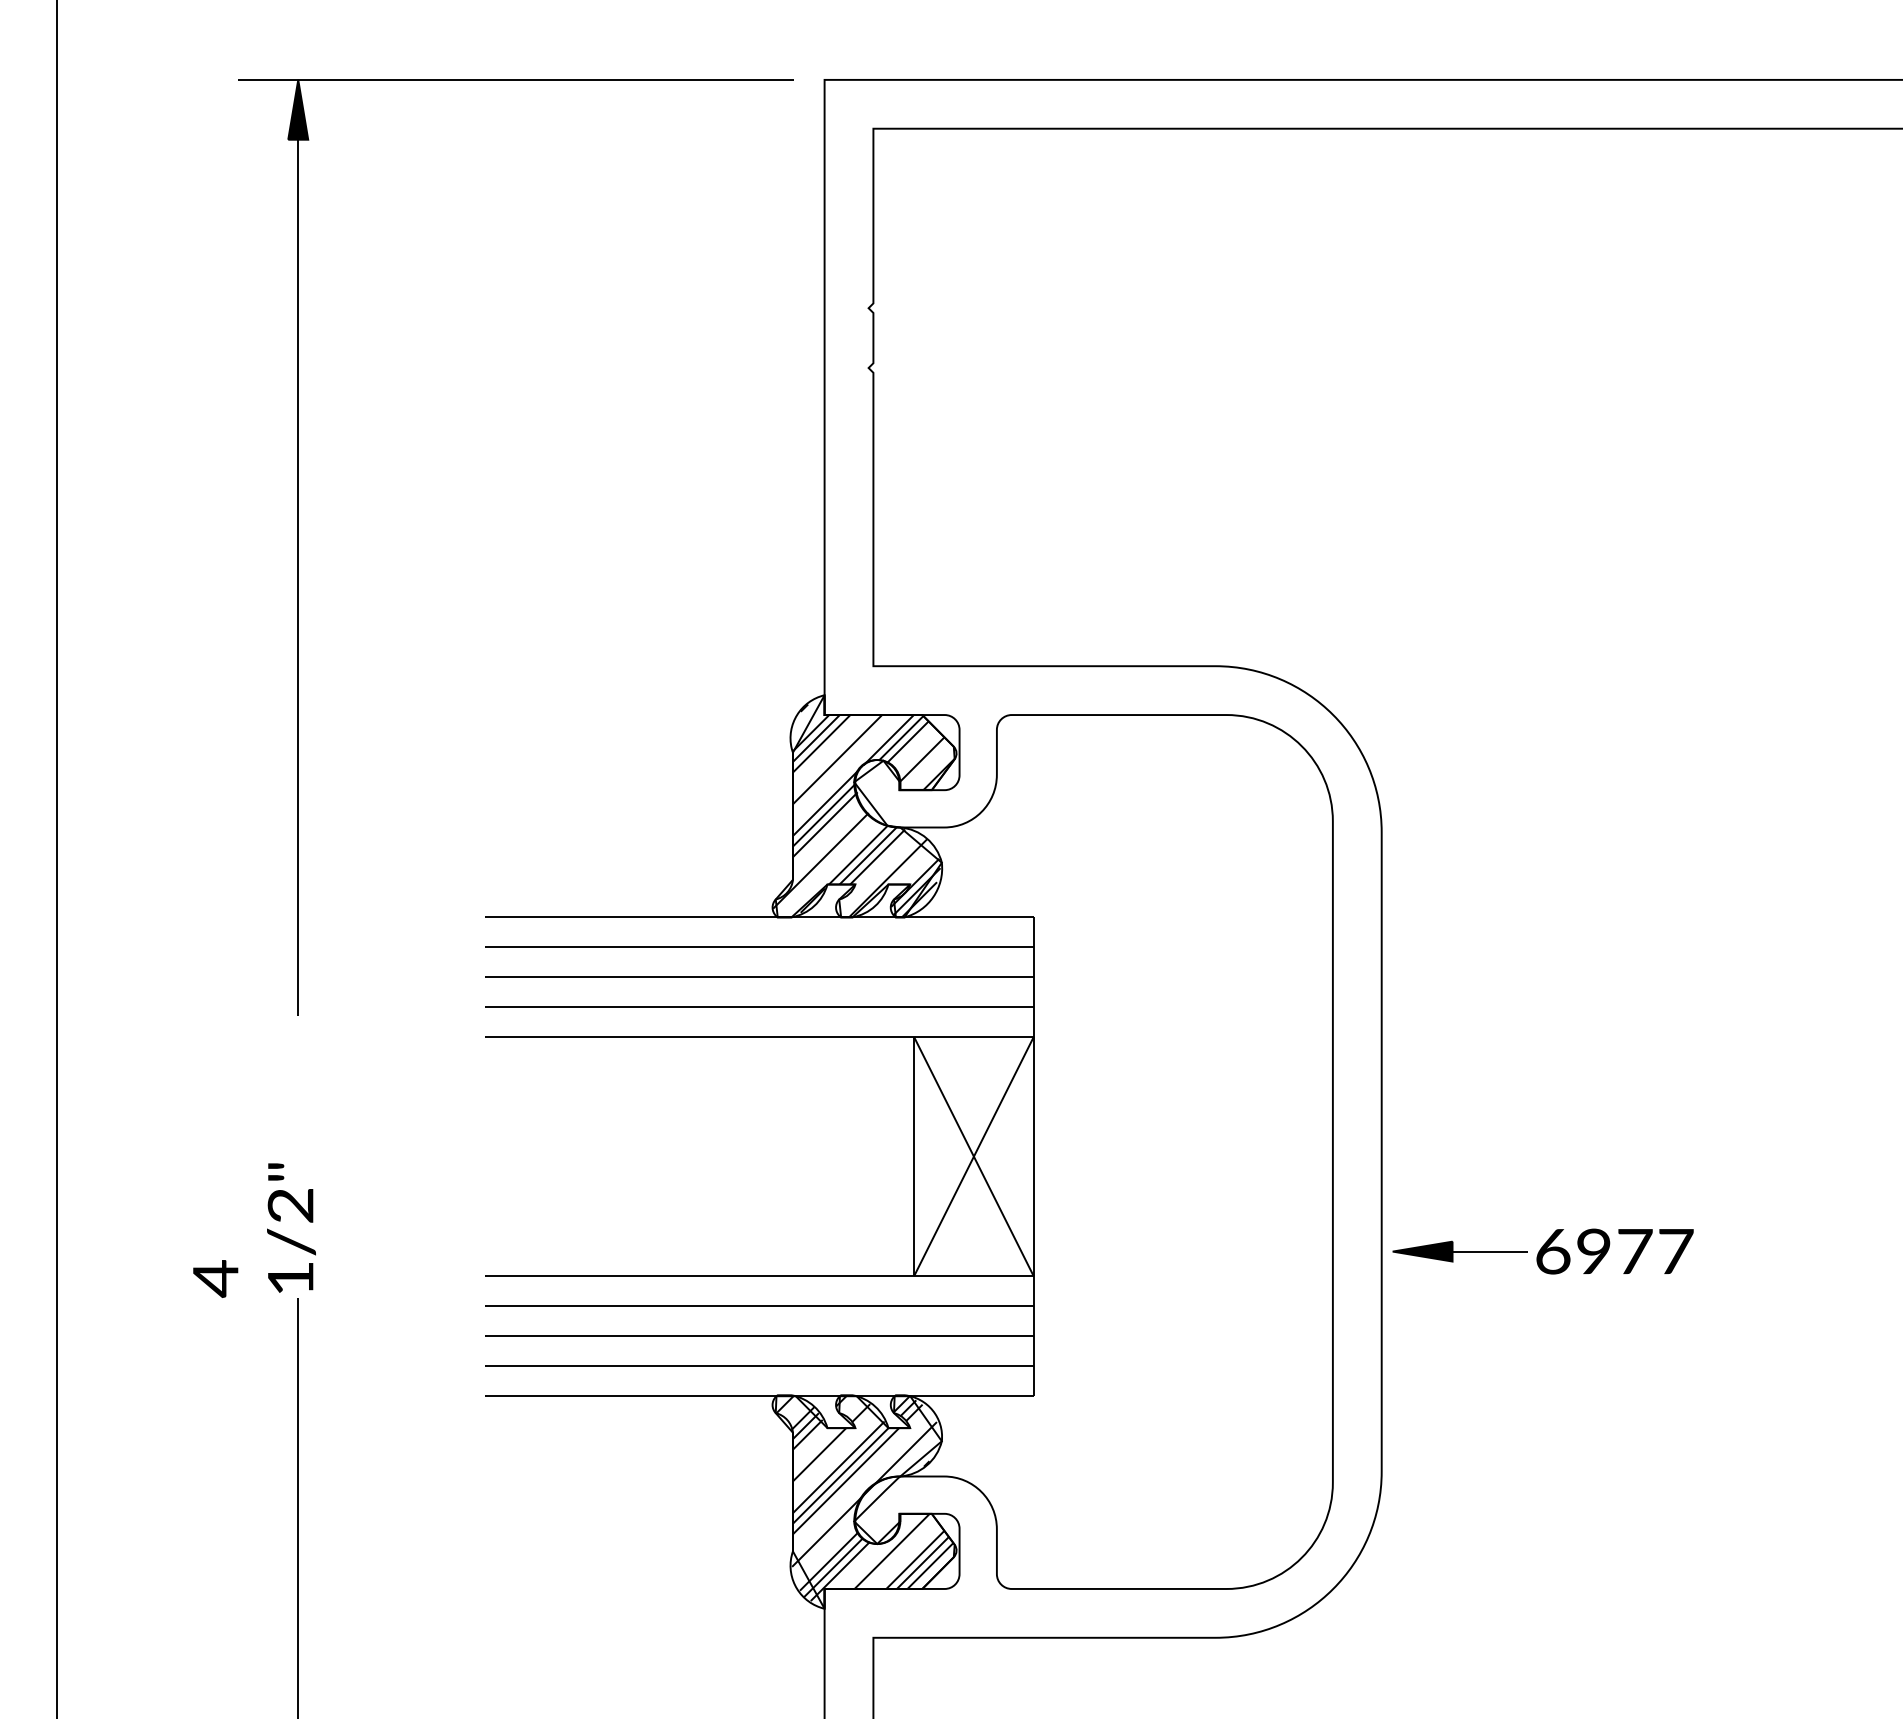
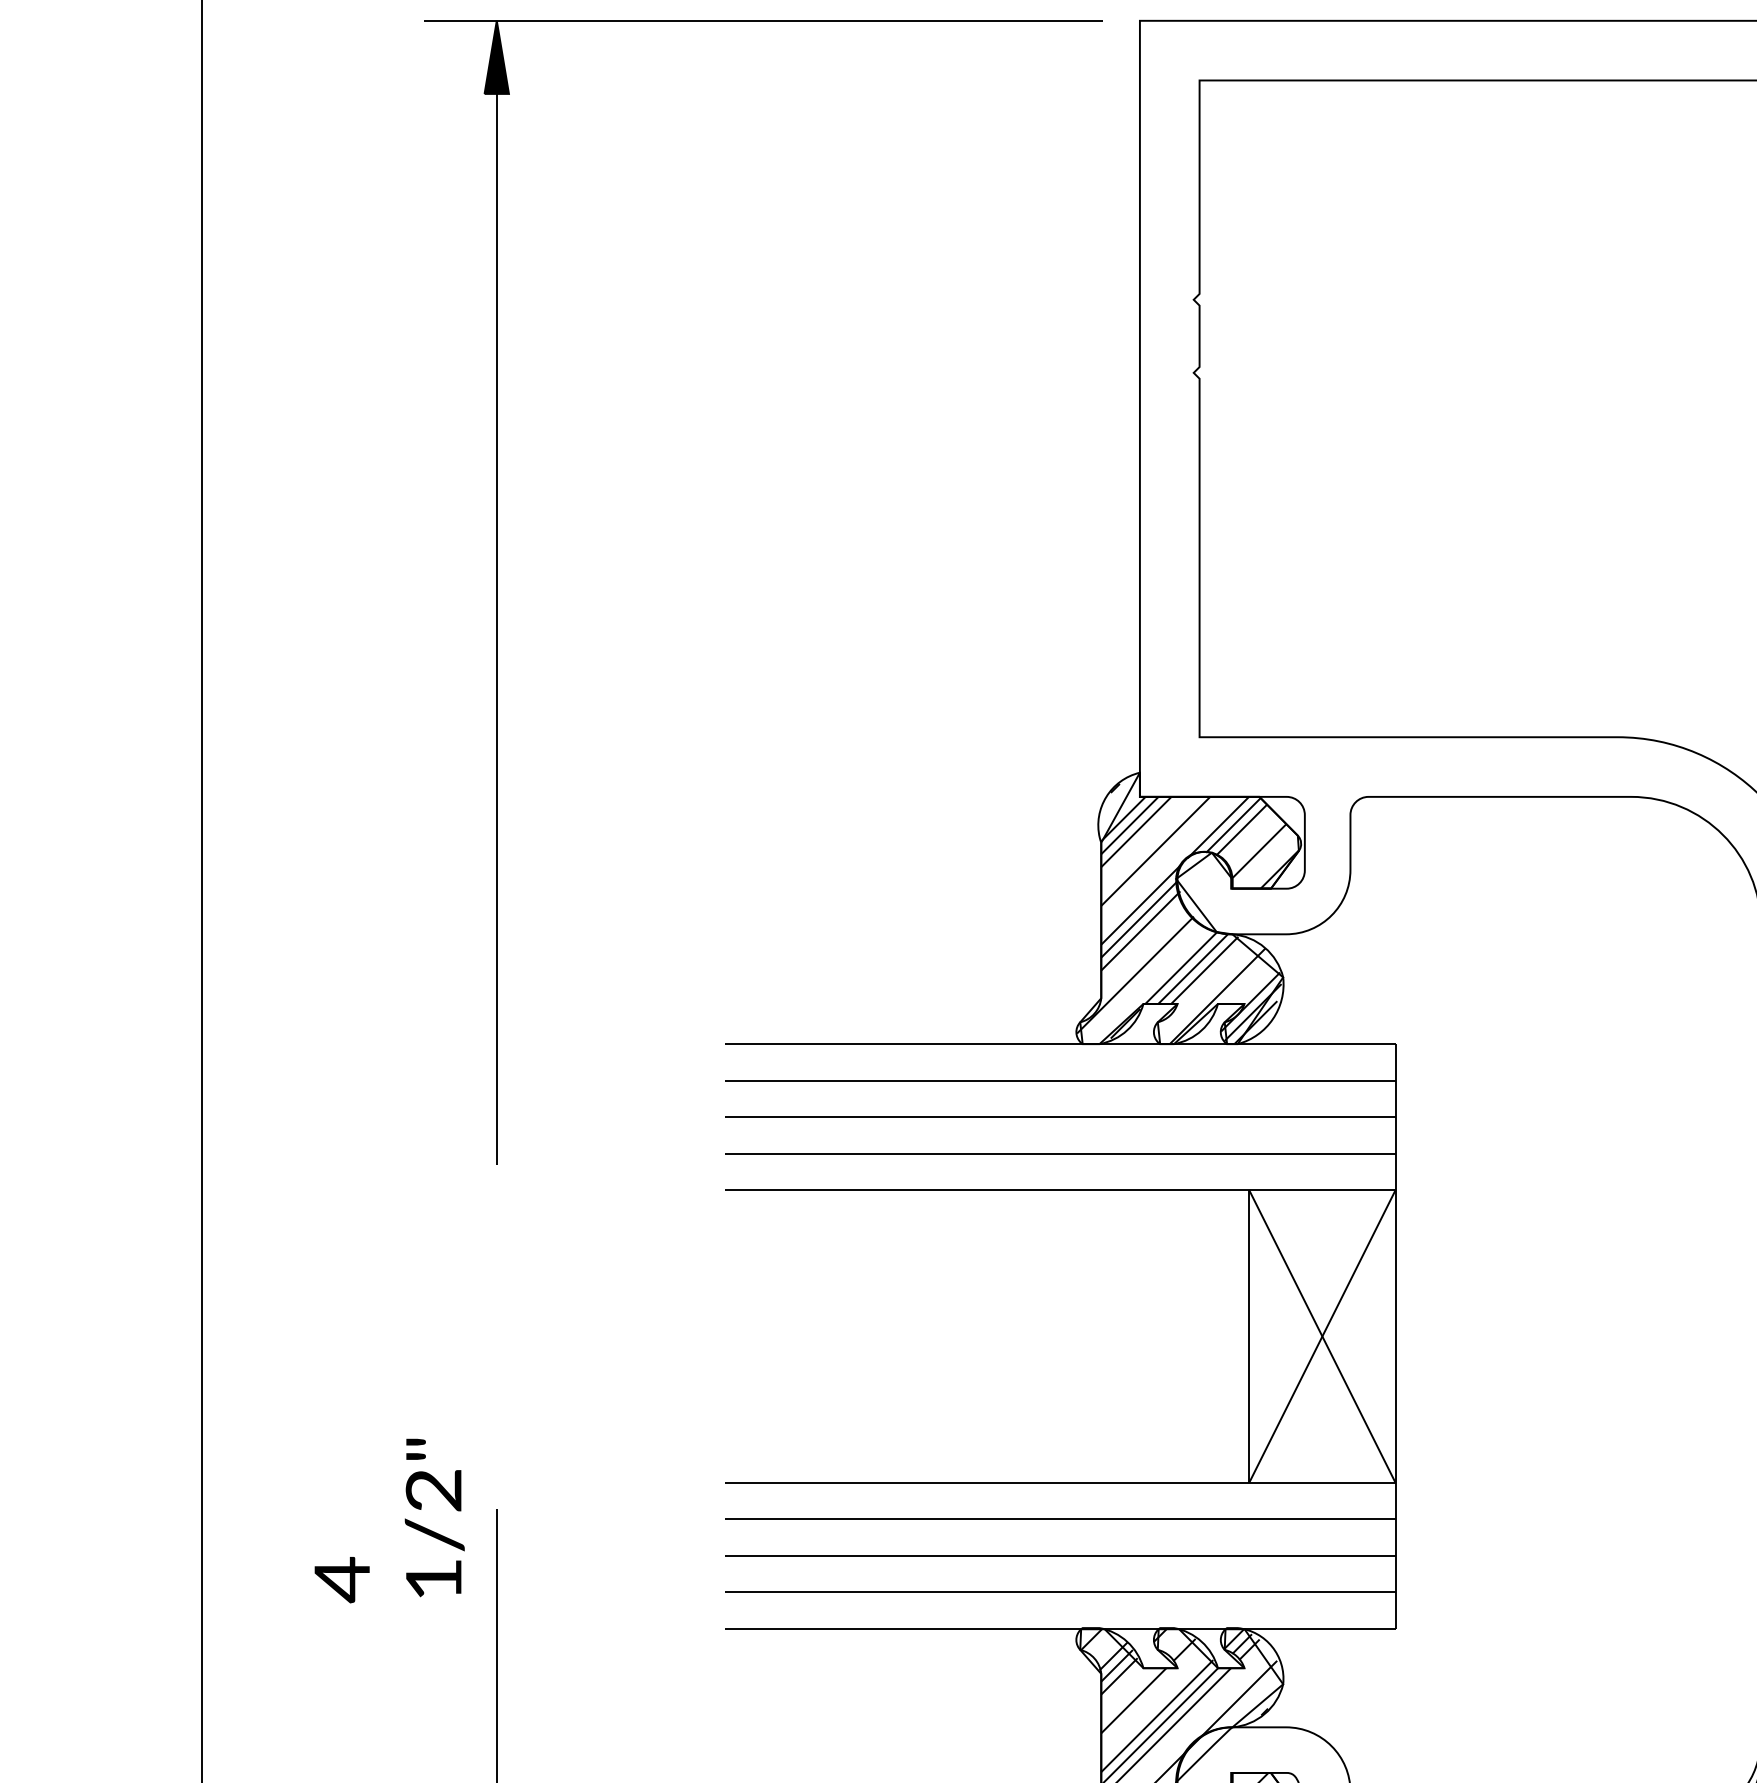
text: (254, 1230) -> (389, 1520), moved

